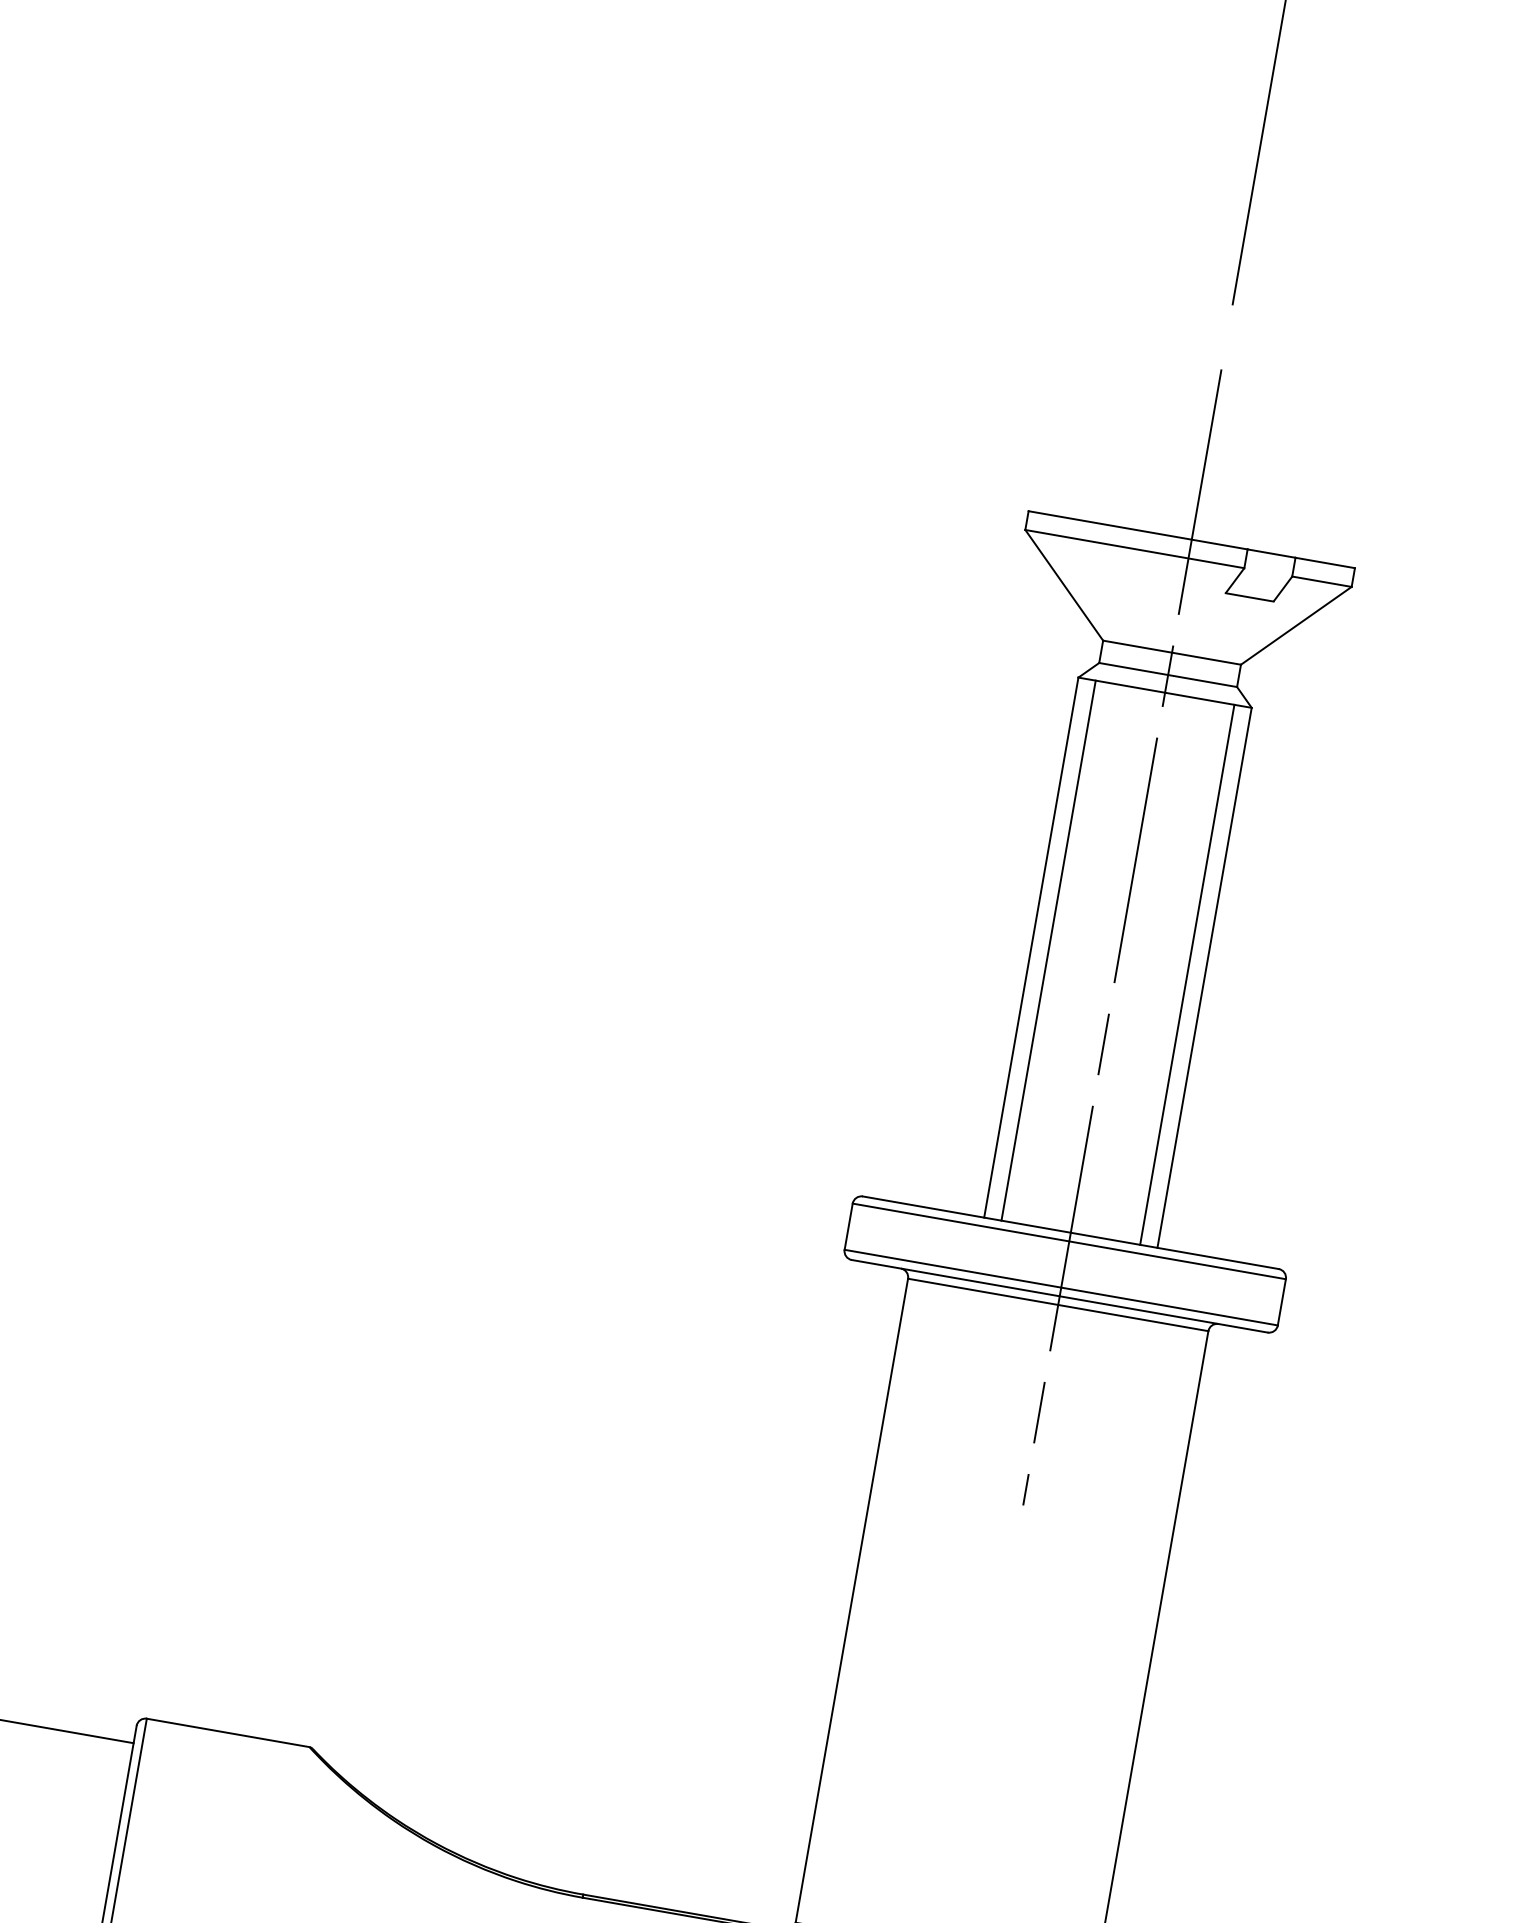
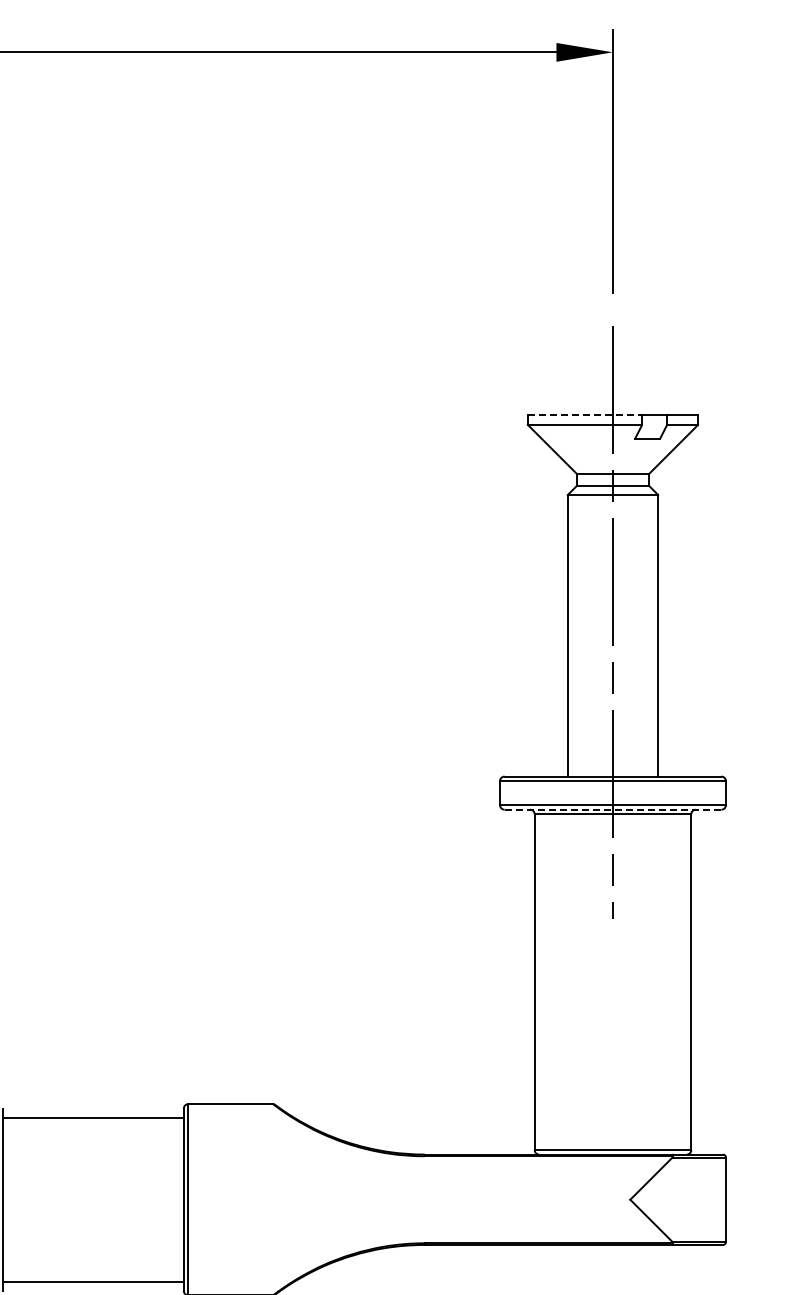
line: (1138, 531) -> (585, 415), solid -> dashed
line: (1048, 949) -> (576, 635), removed
line: (1188, 974) -> (649, 635), removed
line: (1058, 1295) -> (612, 809), solid -> dashed

